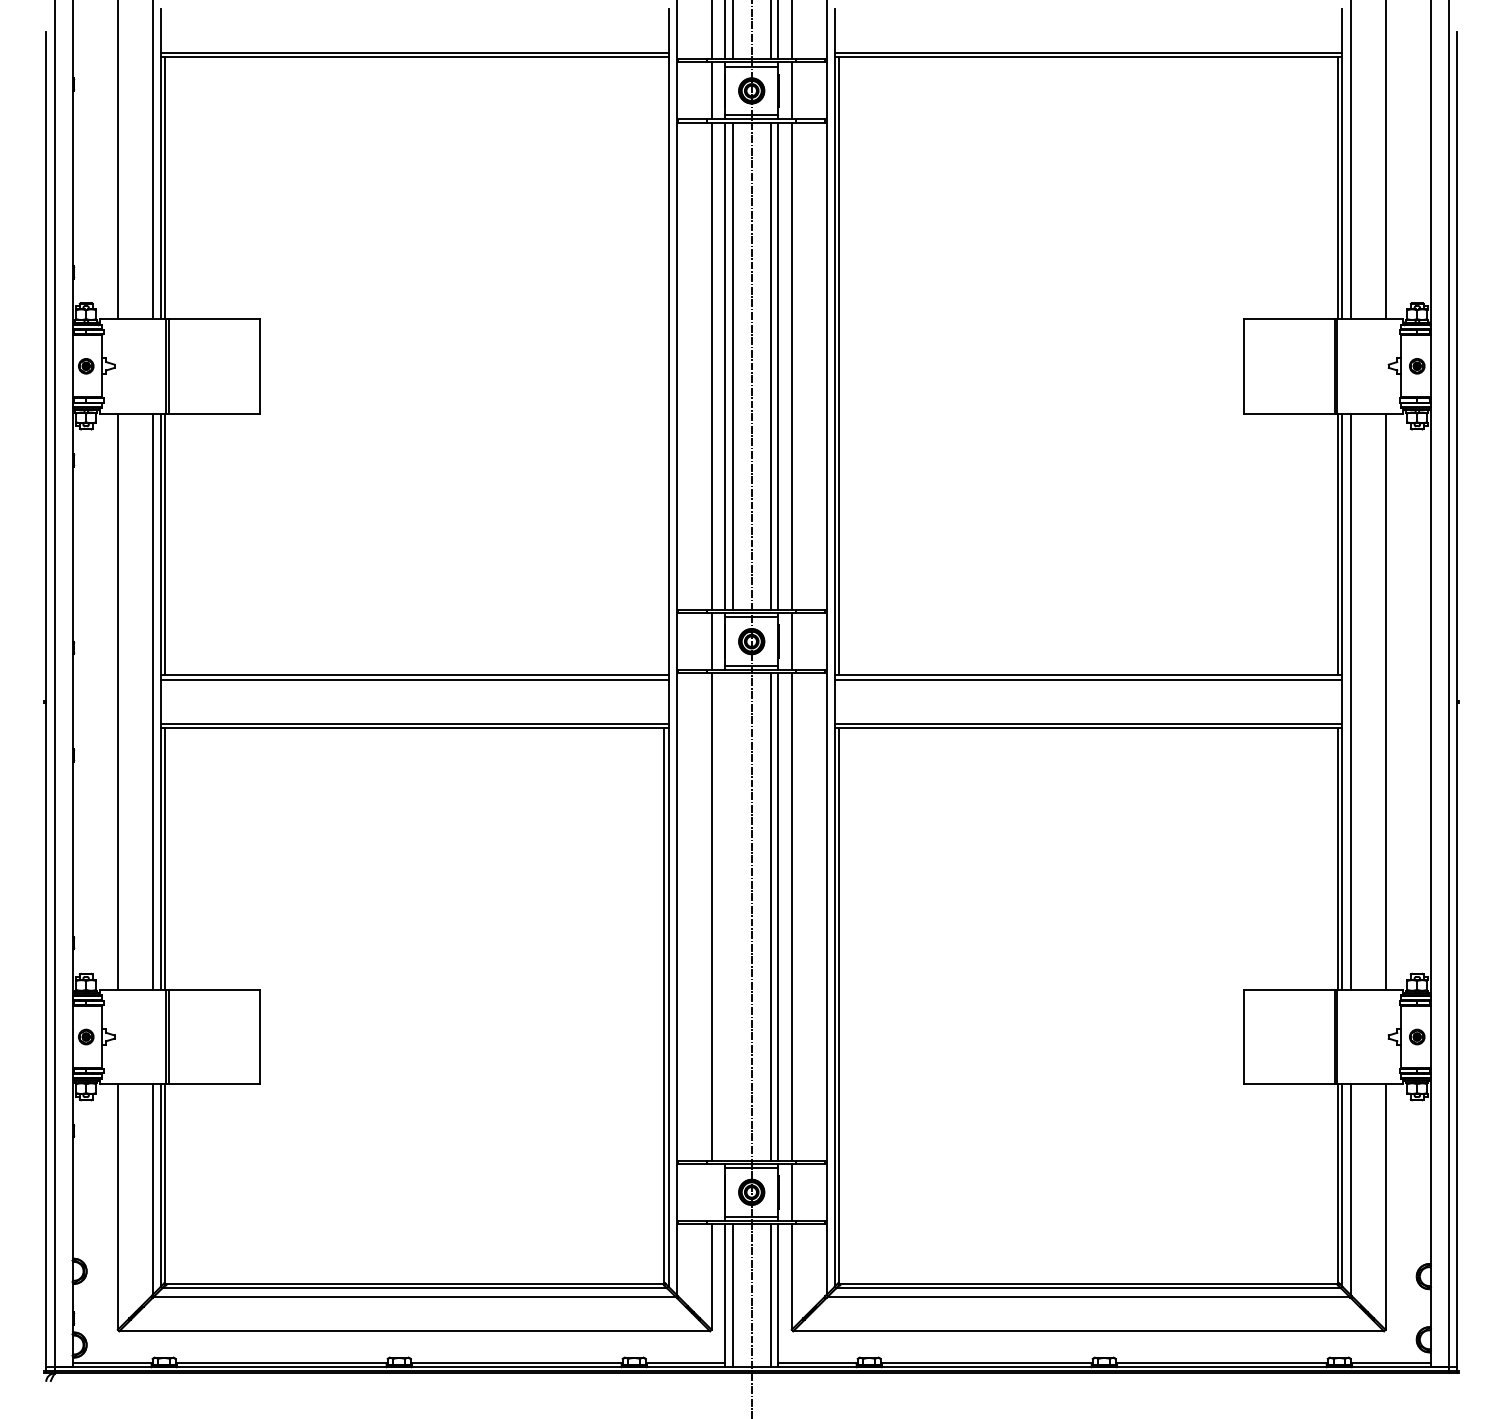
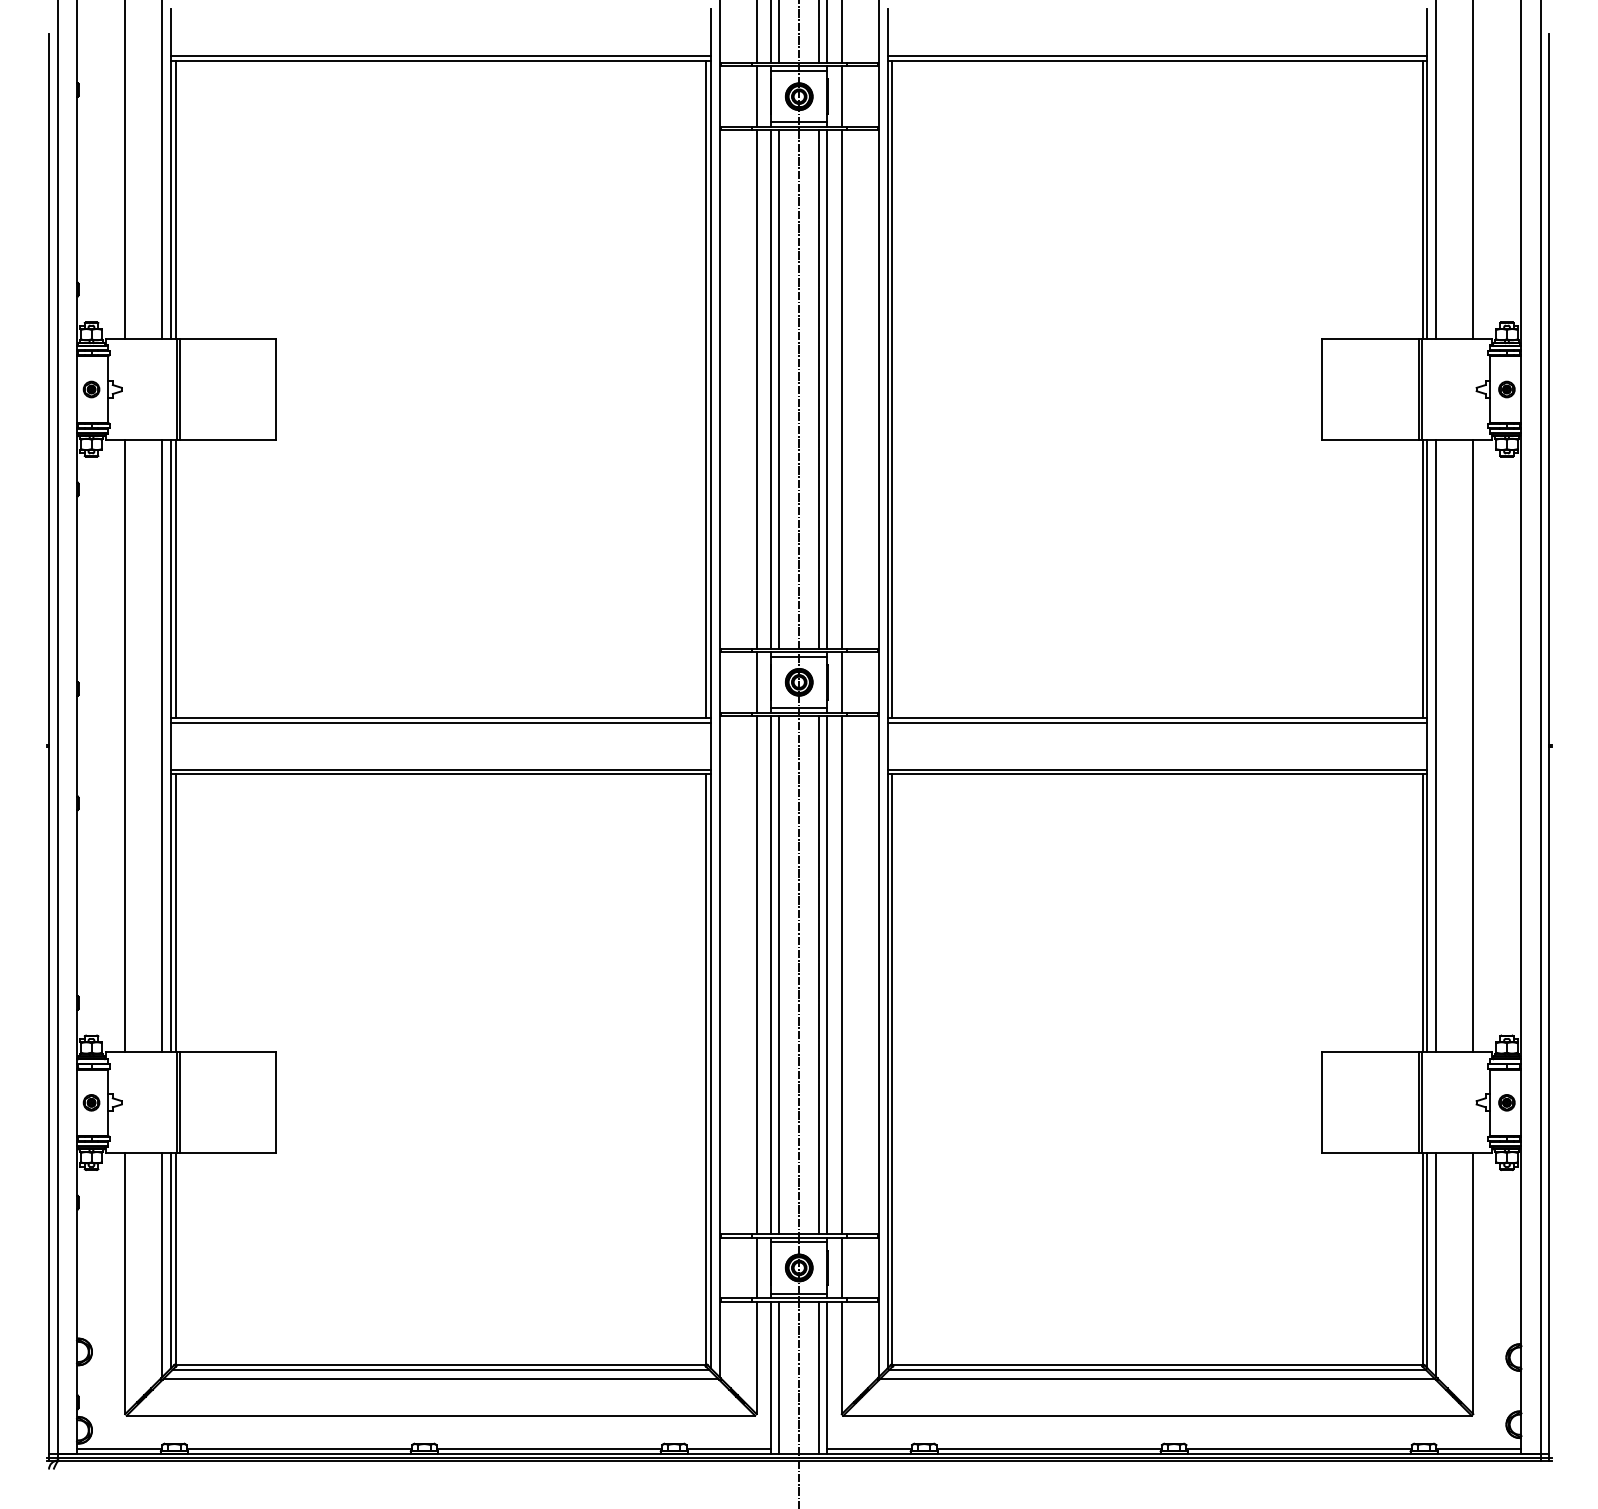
line: (664, 366) -> (706, 389), added
line: (725, 916) -> (771, 974), added
line: (733, 916) -> (779, 974), added
line: (711, 1191) -> (756, 1267), added

